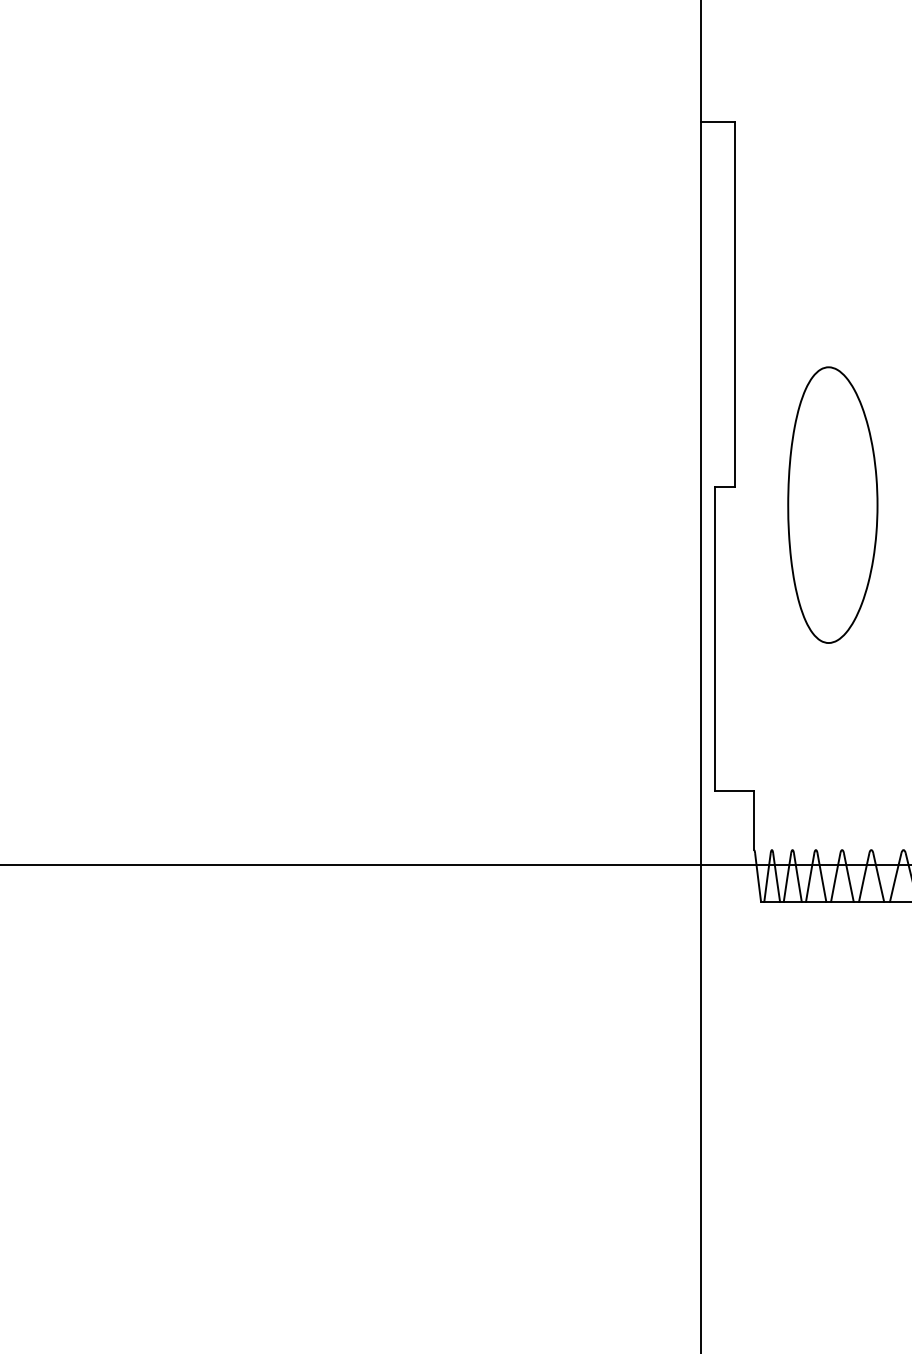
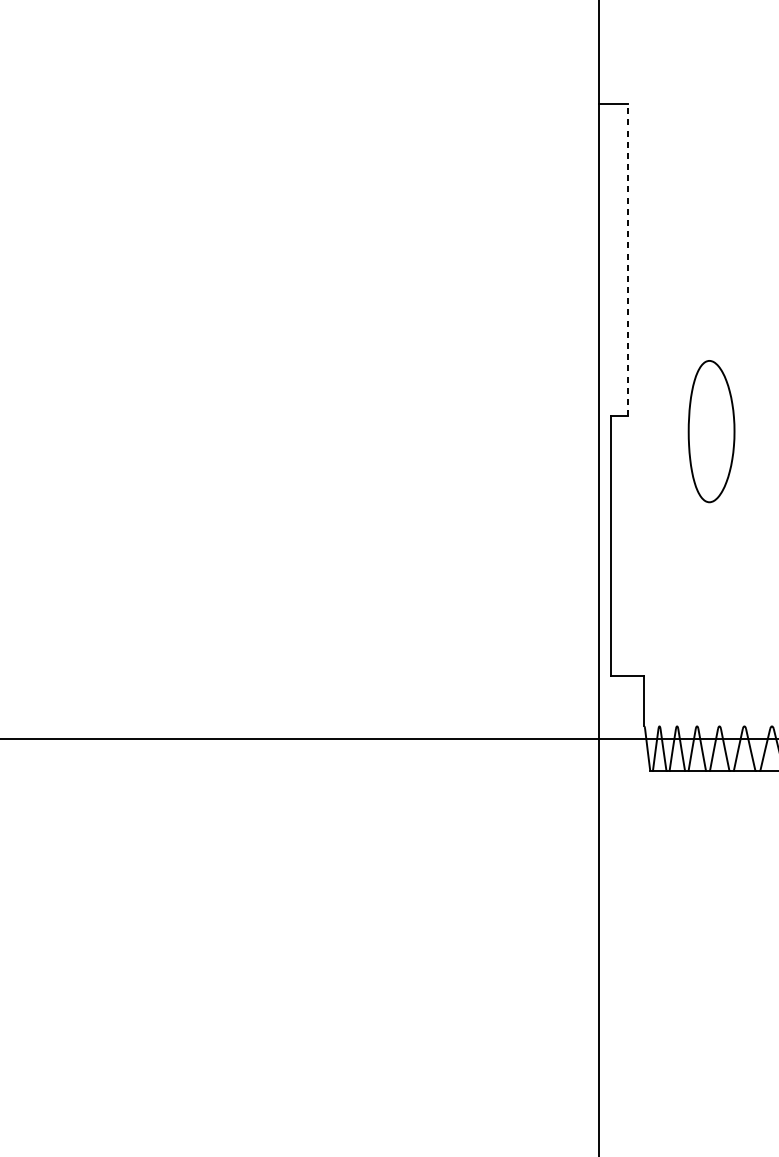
line: (735, 303) -> (628, 259), solid -> dashed
part: (832, 504) -> (711, 431), size x0.6

